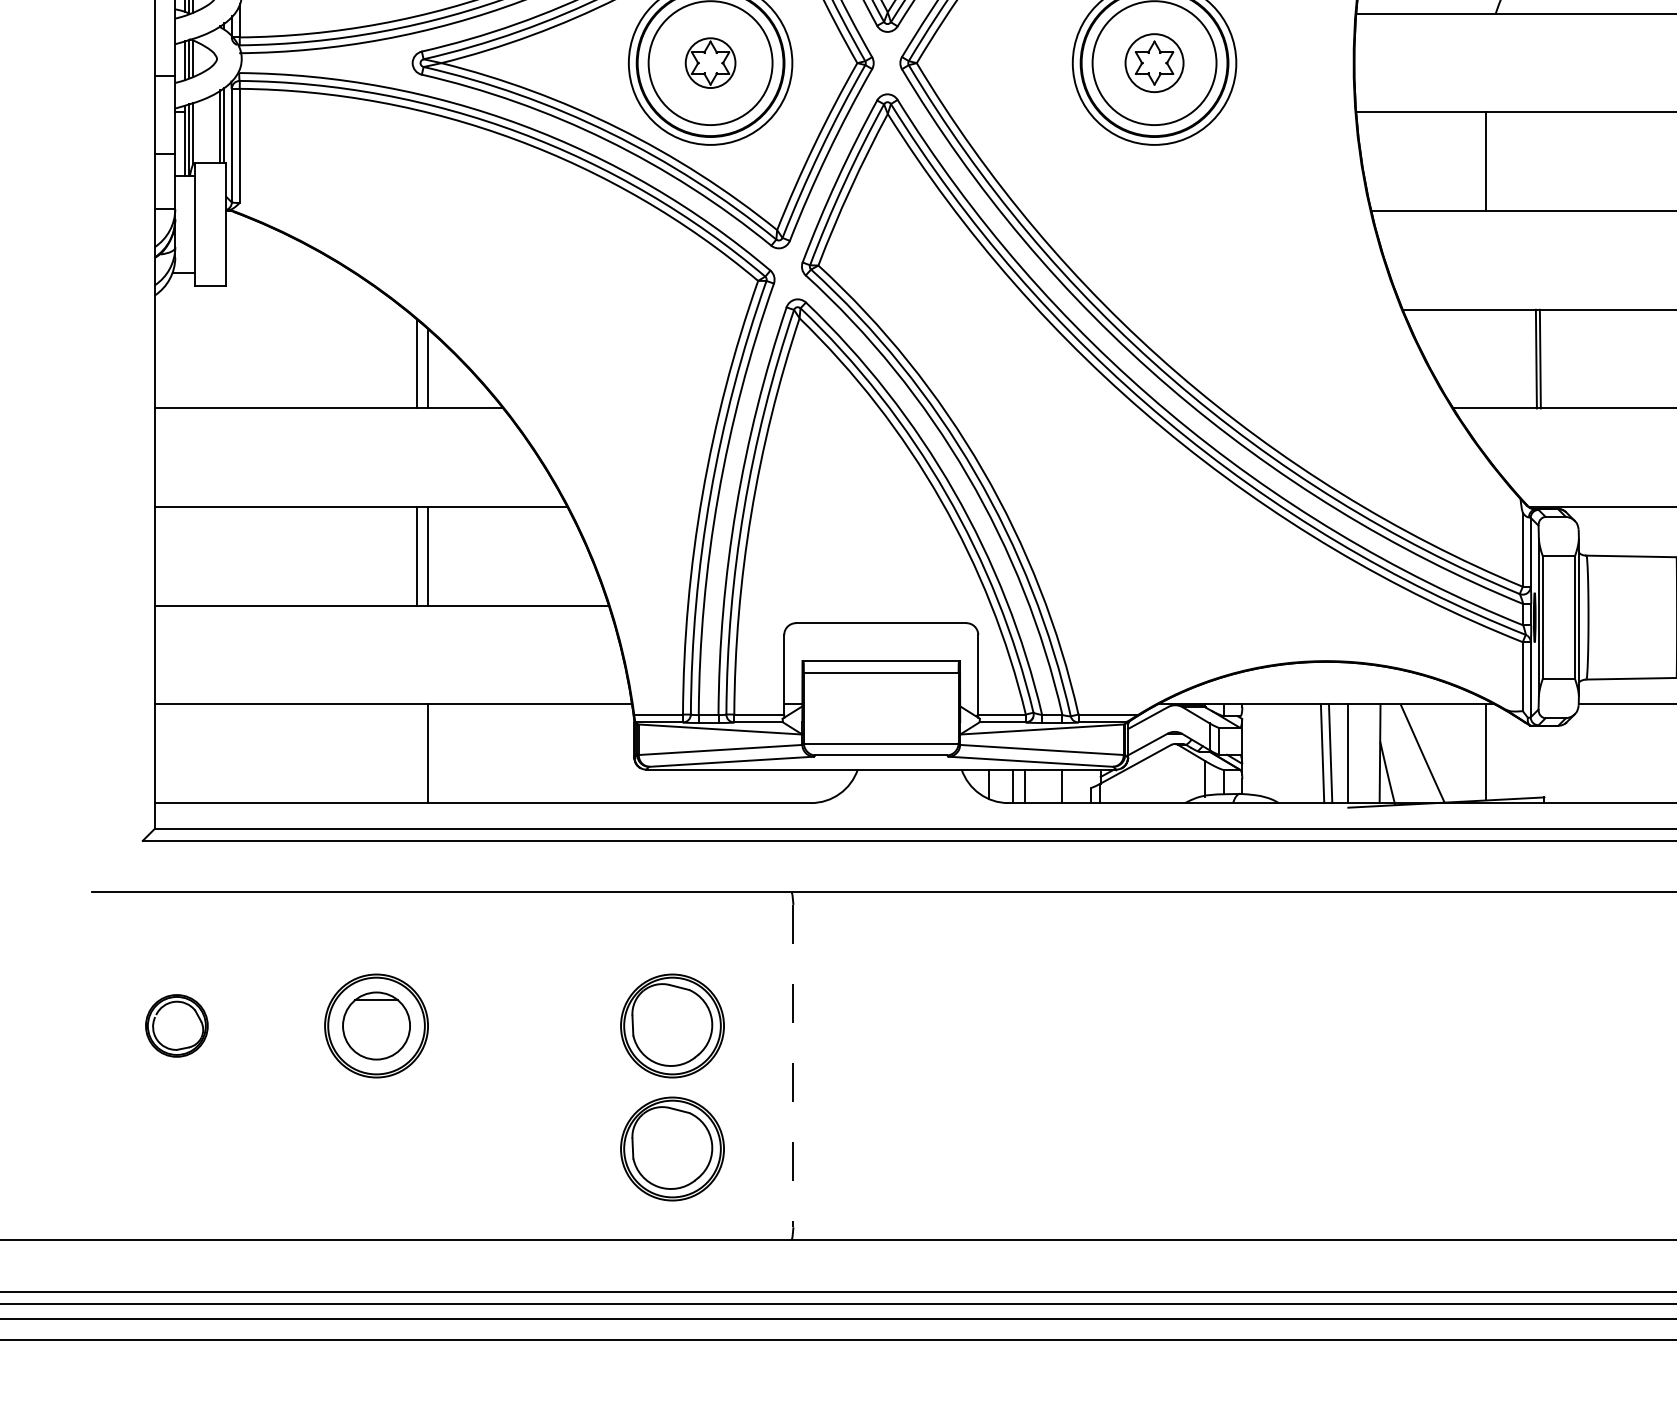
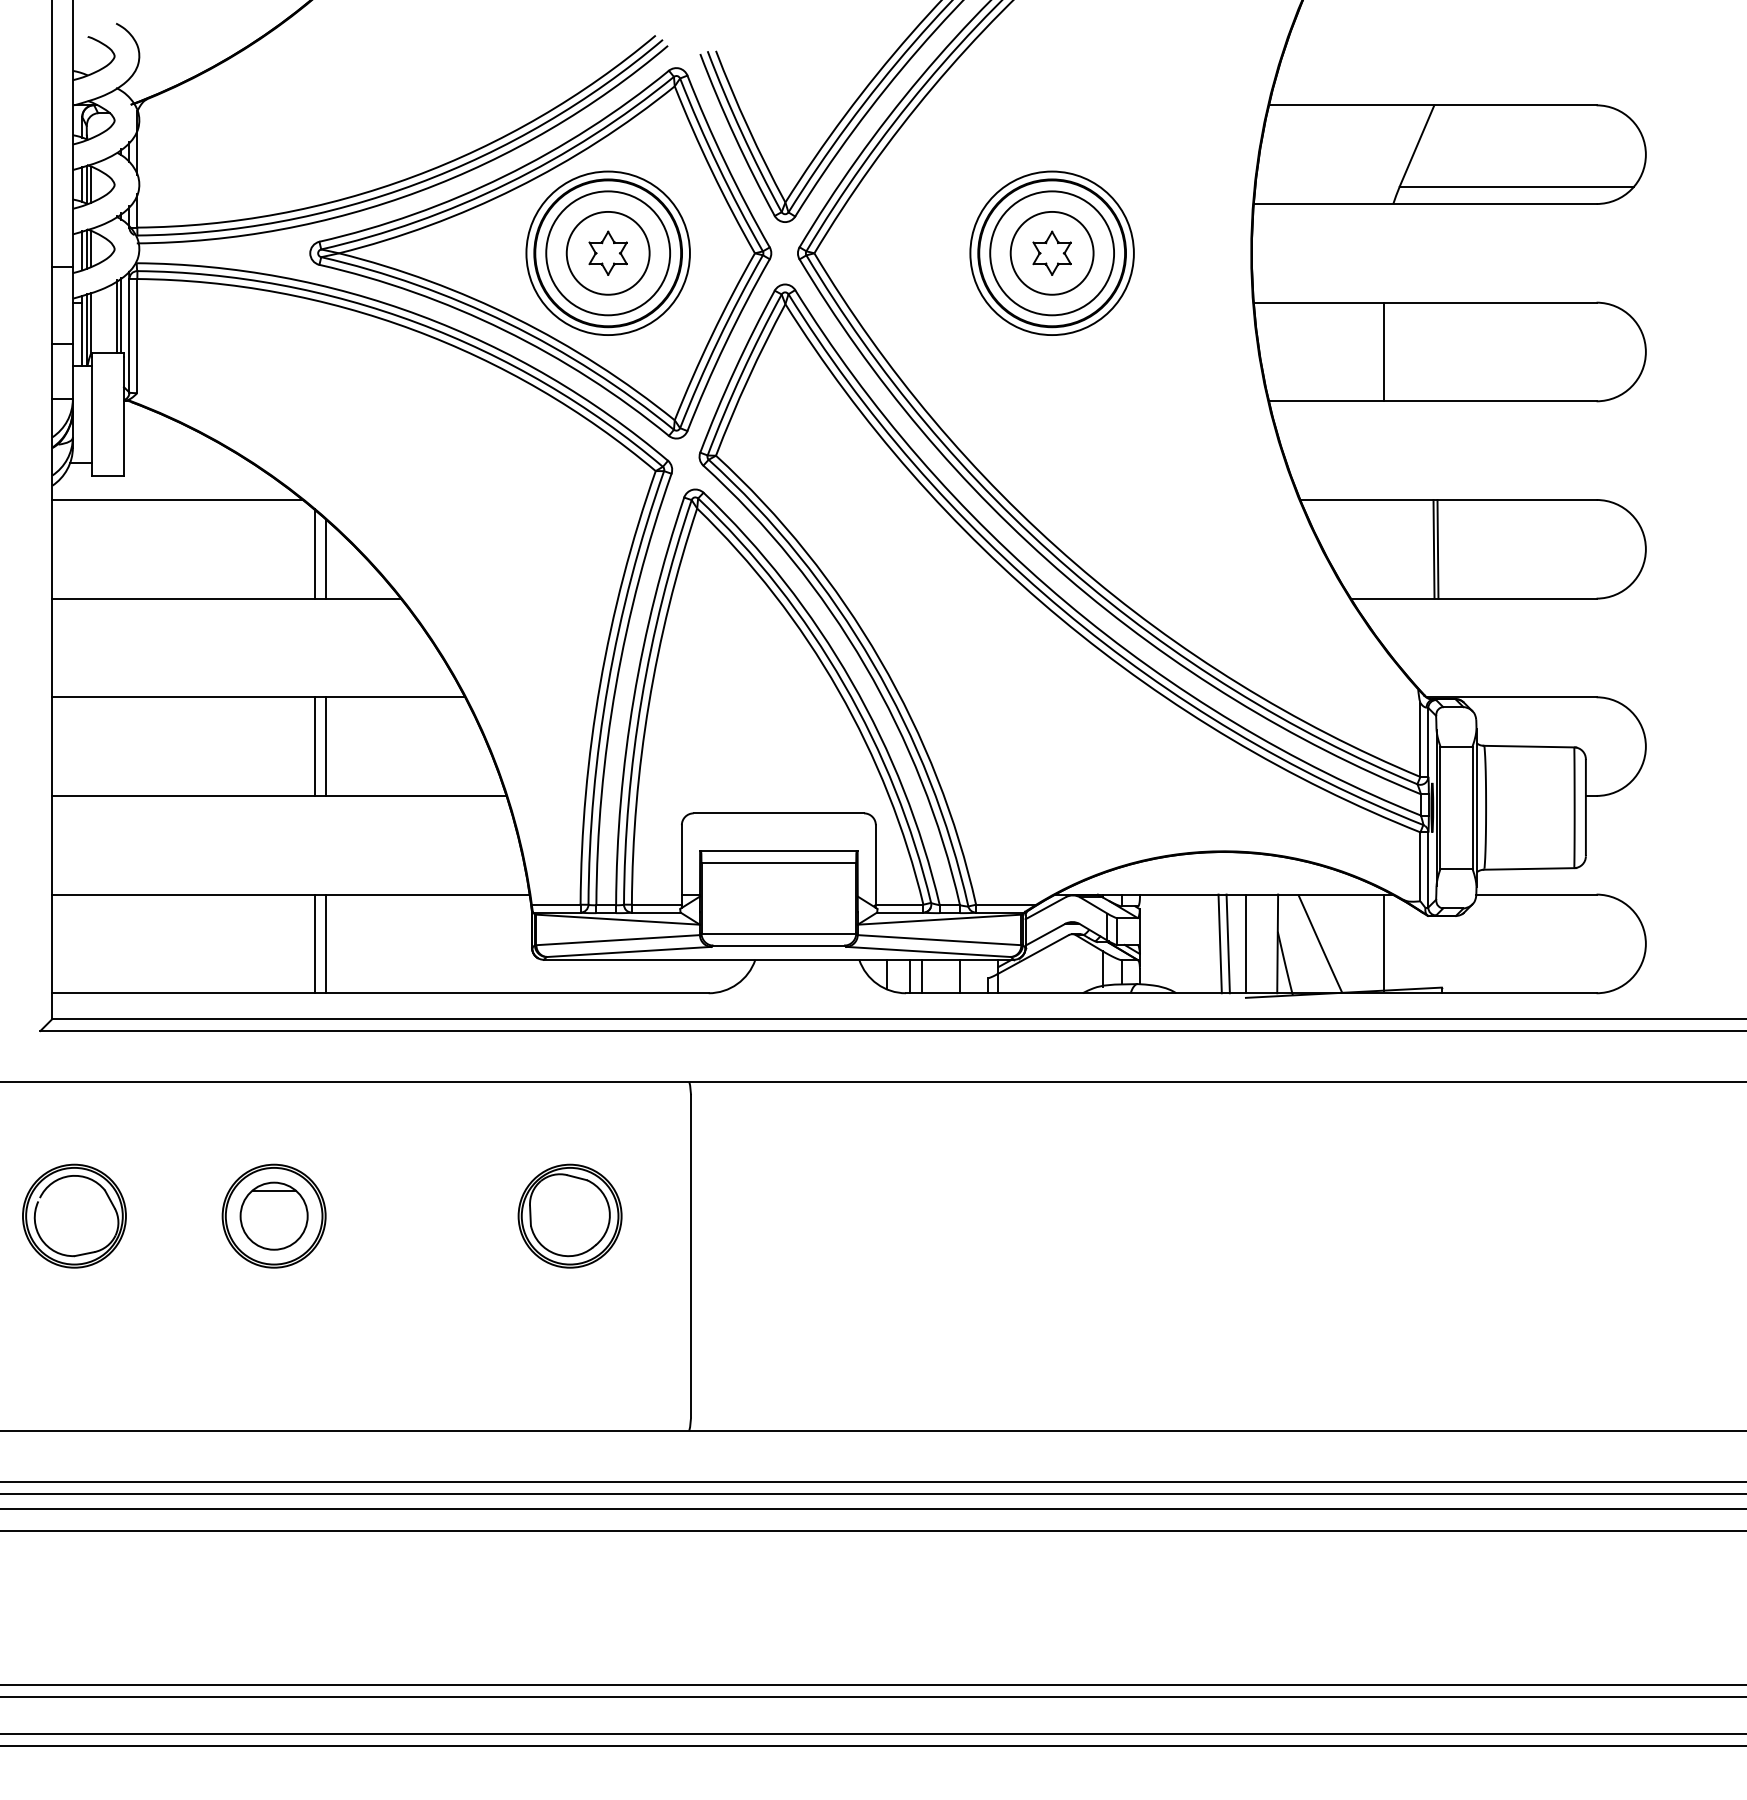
circle: (709, 62) -> (607, 252), size x1.67
circle: (1153, 62) -> (1051, 252), size x1.43
line: (279, 309) -> (177, 499), added
line: (416, 753) -> (314, 943), added
part: (176, 1025) -> (74, 1215), size x1.67
line: (793, 1066) -> (691, 1256), dashed -> solid
part: (671, 1148) -> (569, 1338), removed

